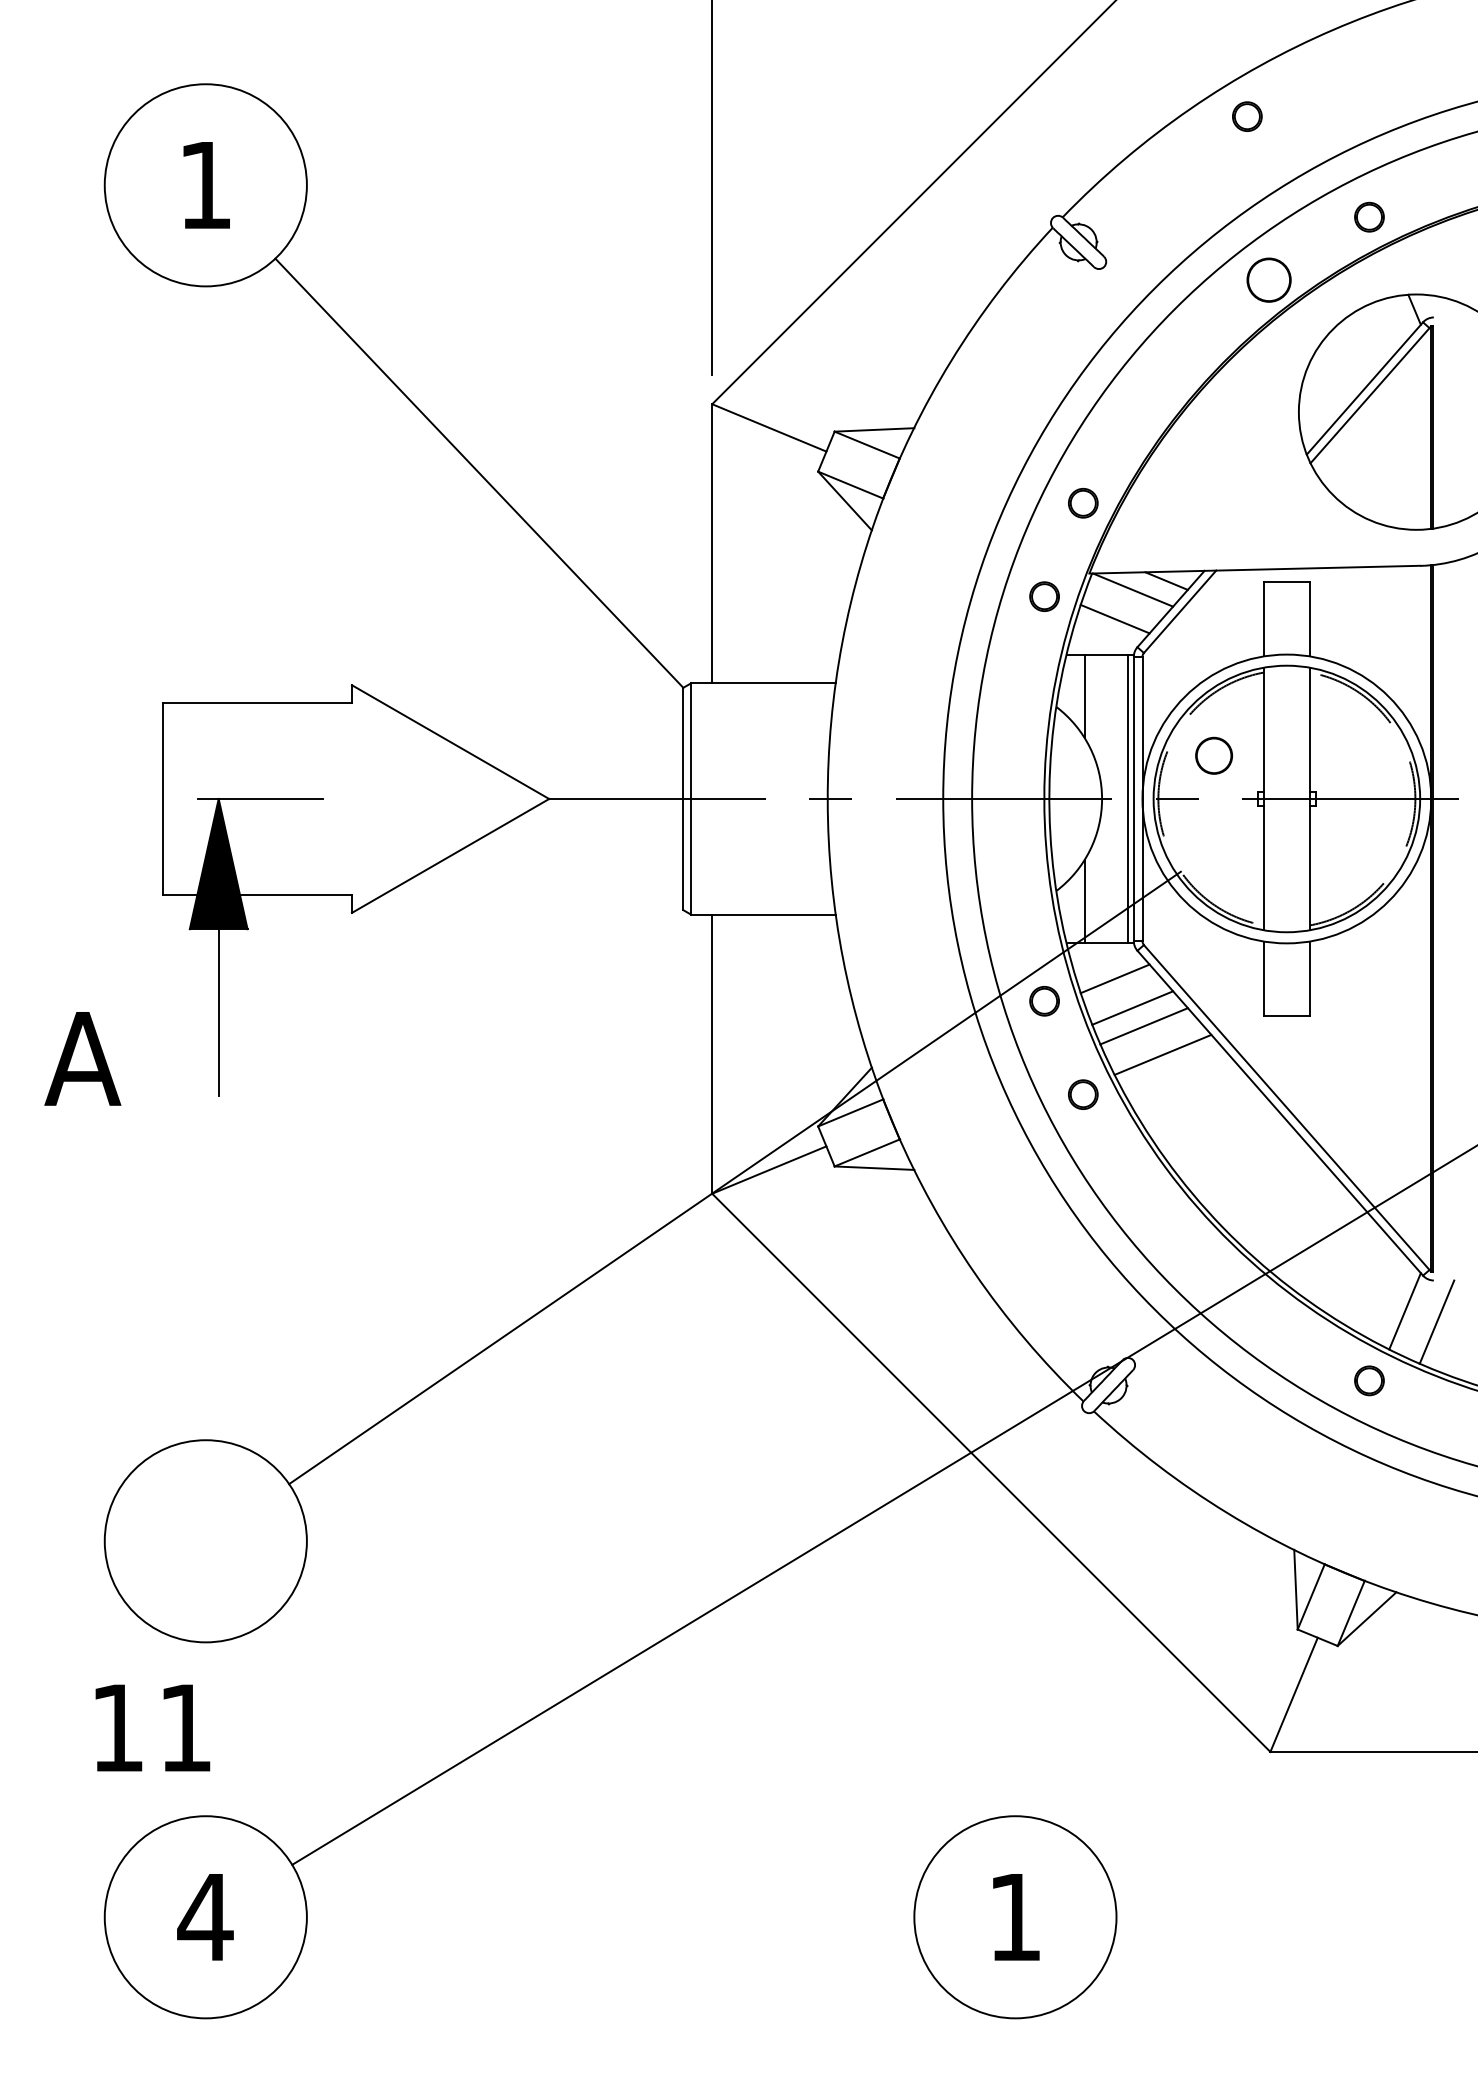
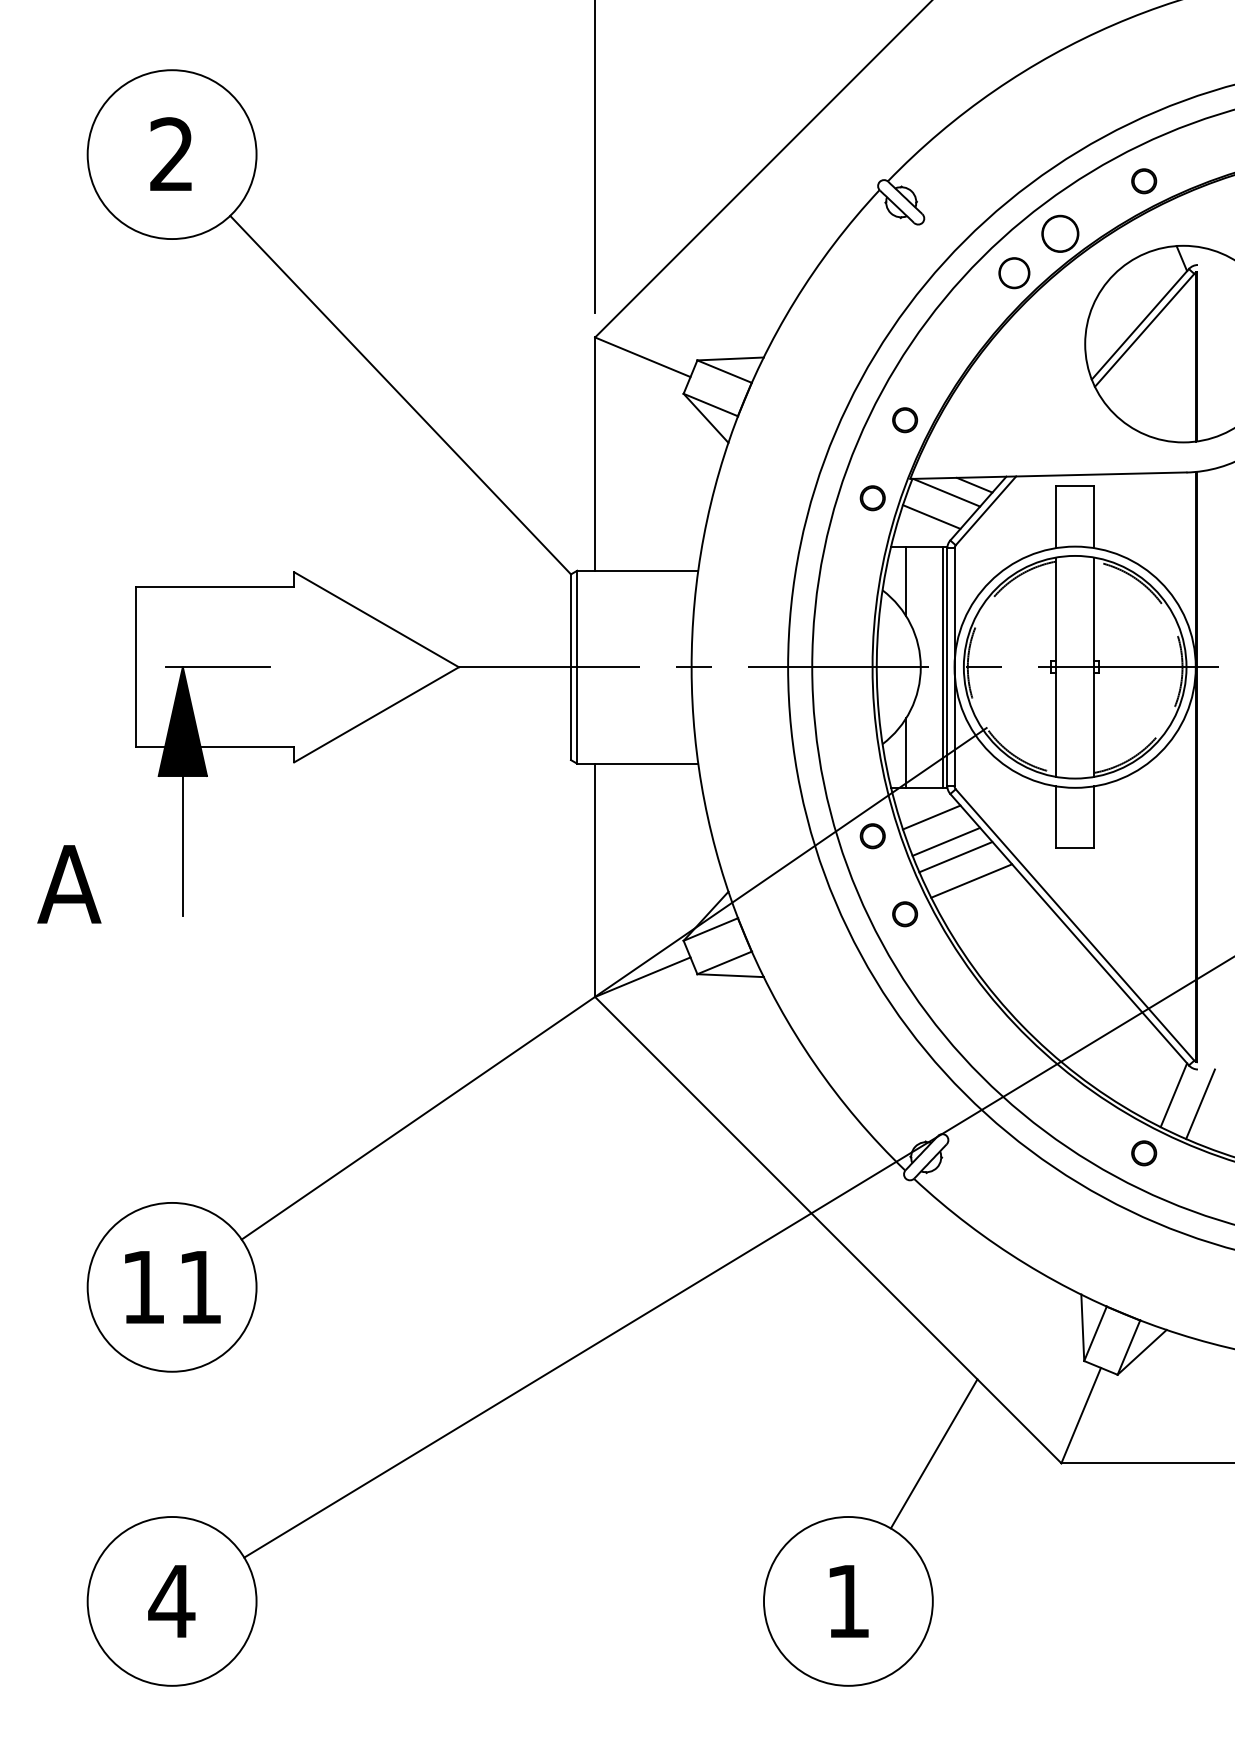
part: (1247, 116) -> (1042, 97), removed
text: (205, 183) -> (171, 153), 1 -> 2
circle: (1214, 756) -> (1014, 273), moved
text: (152, 1728) -> (172, 1287), moved
line: (1117, 1740) -> (933, 1453), added

